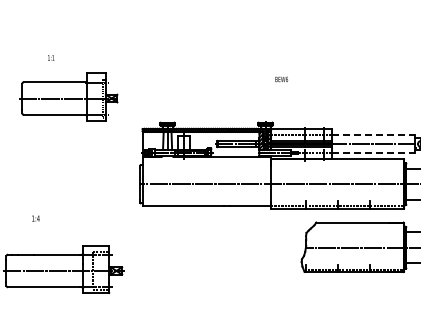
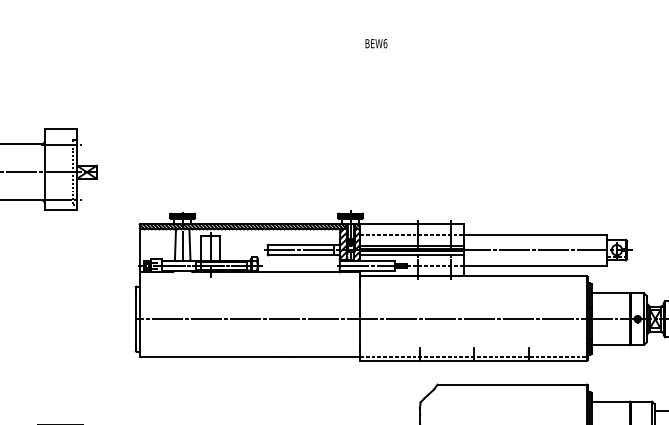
text: (281, 79) -> (376, 43), moved
line: (373, 134) -> (535, 233), dashed -> solid
line: (373, 153) -> (535, 266), dashed -> solid

